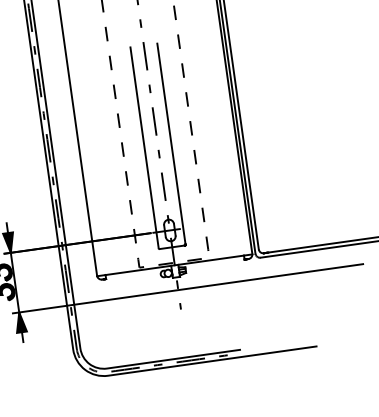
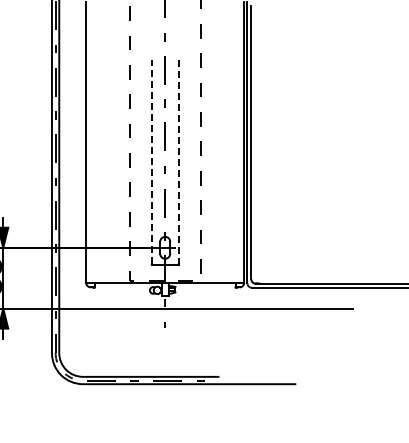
line: (171, 144) -> (178, 162), solid -> dashed
line: (144, 147) -> (151, 161), solid -> dashed

